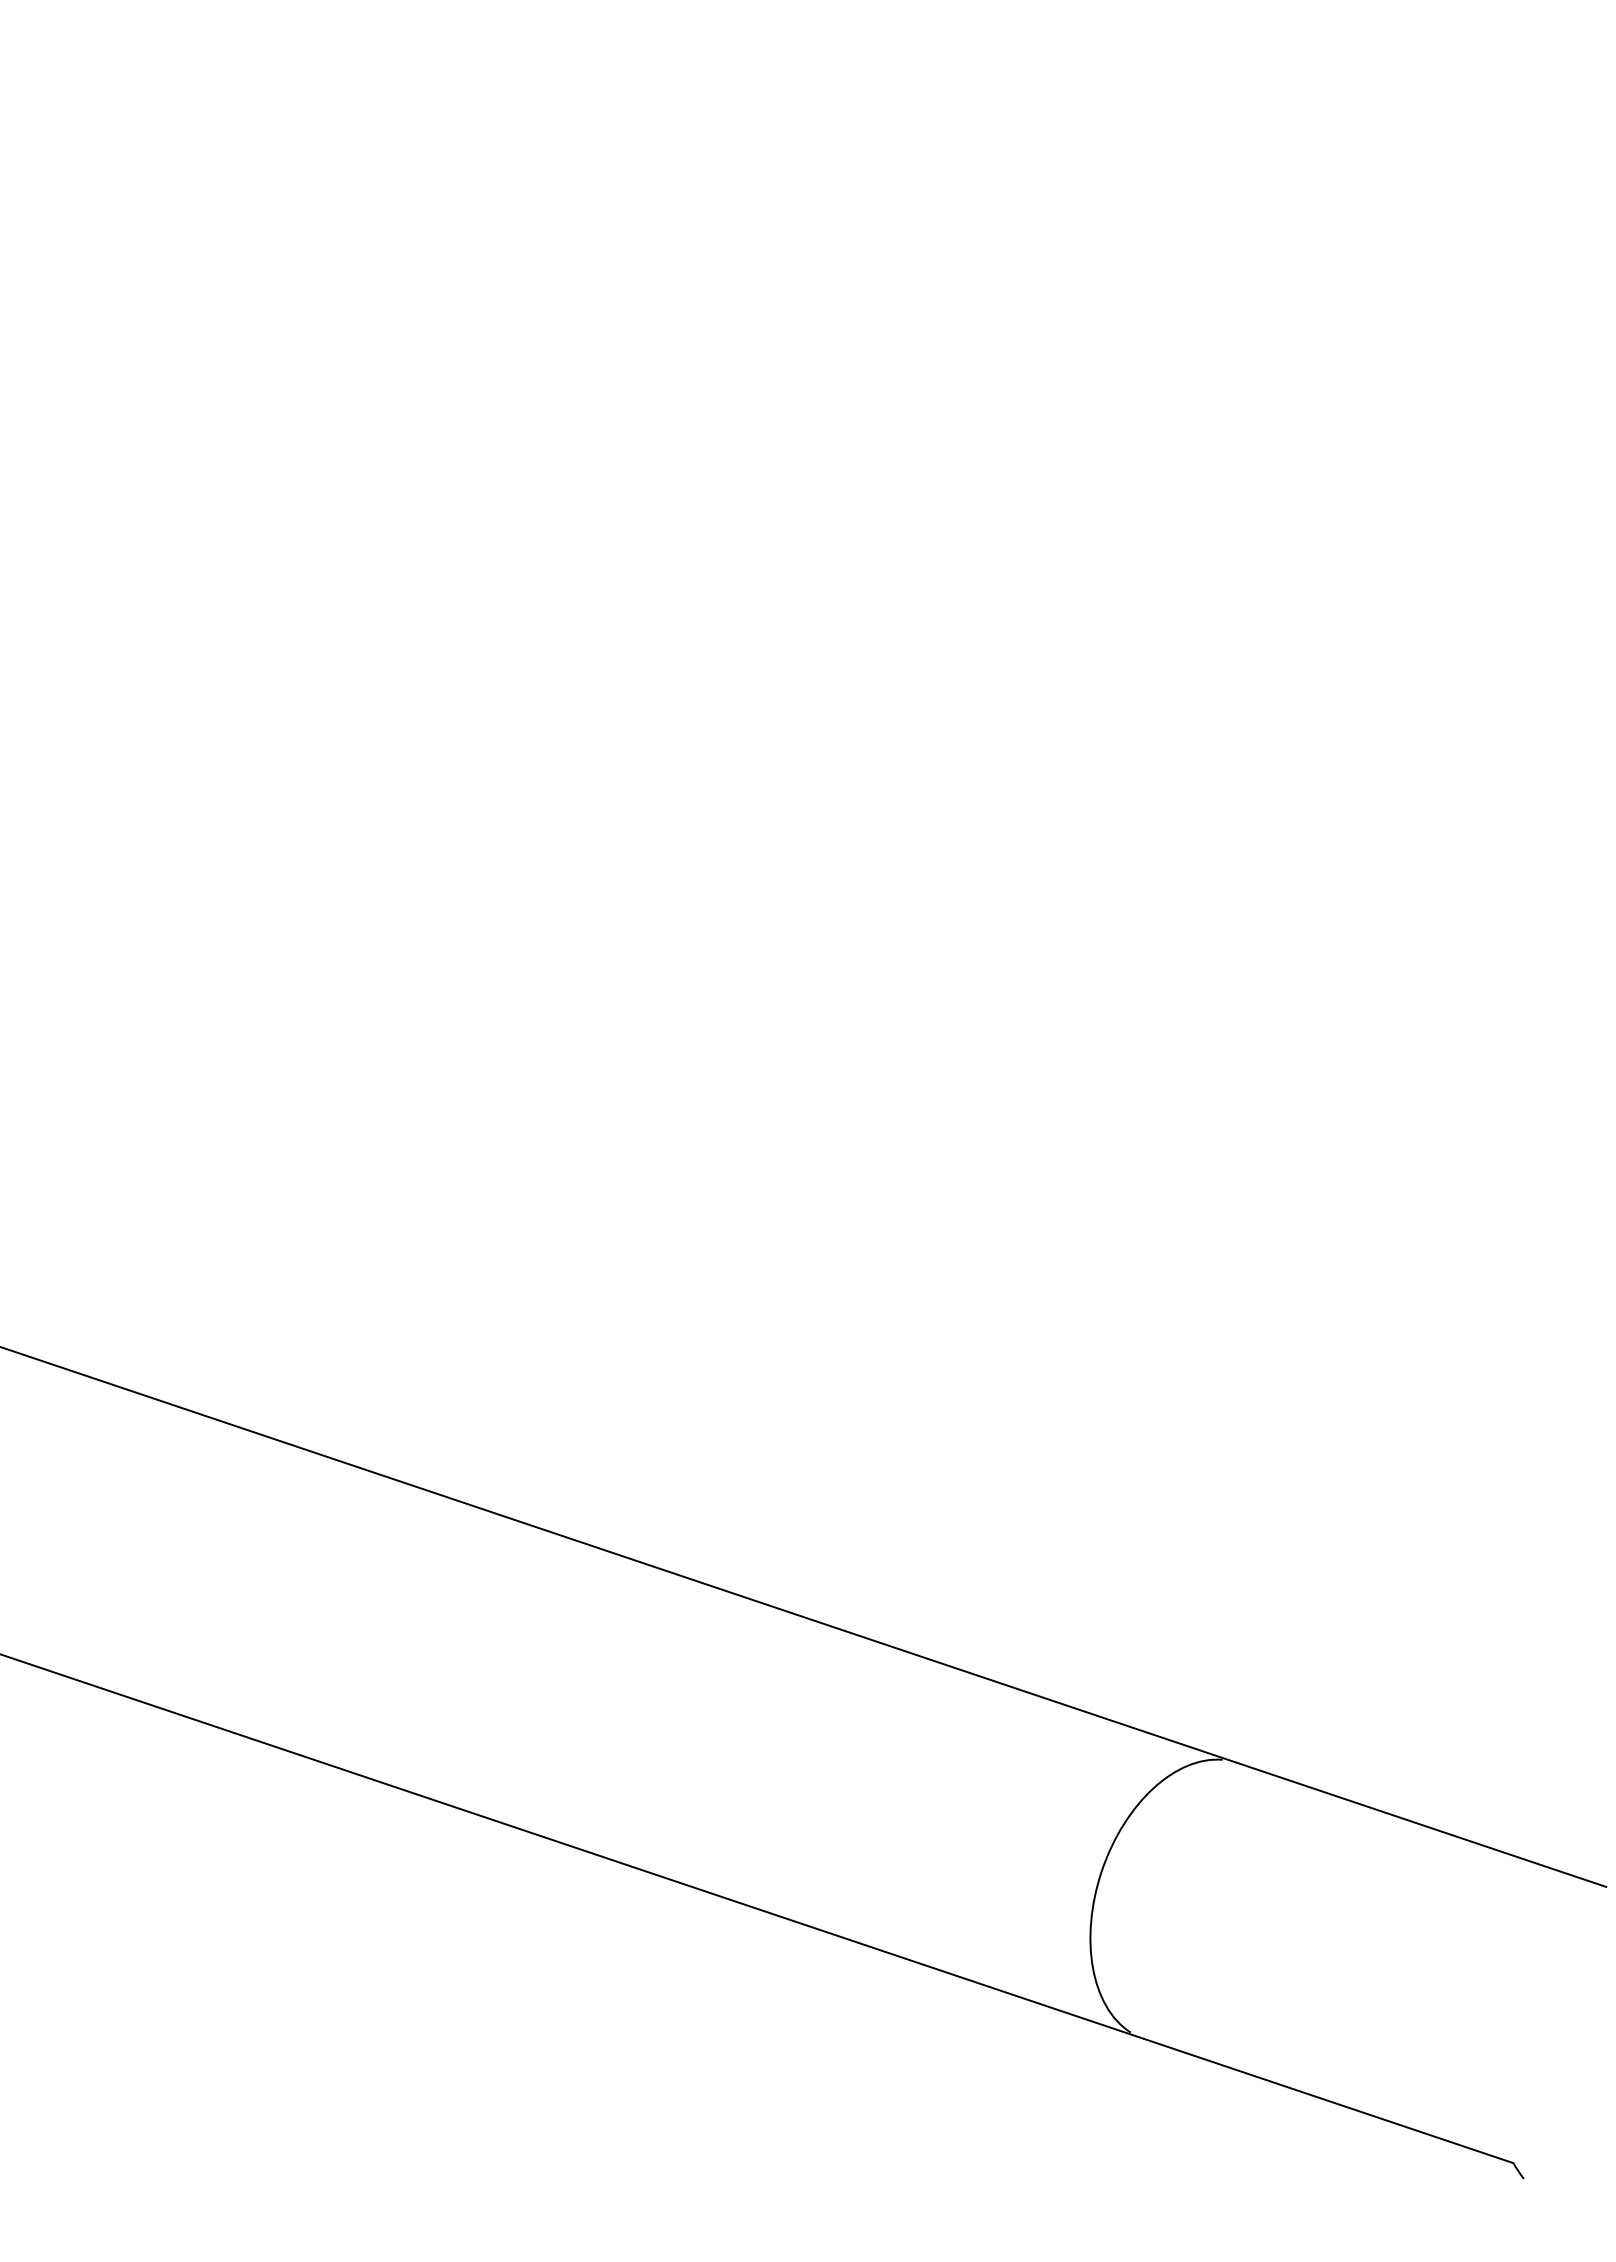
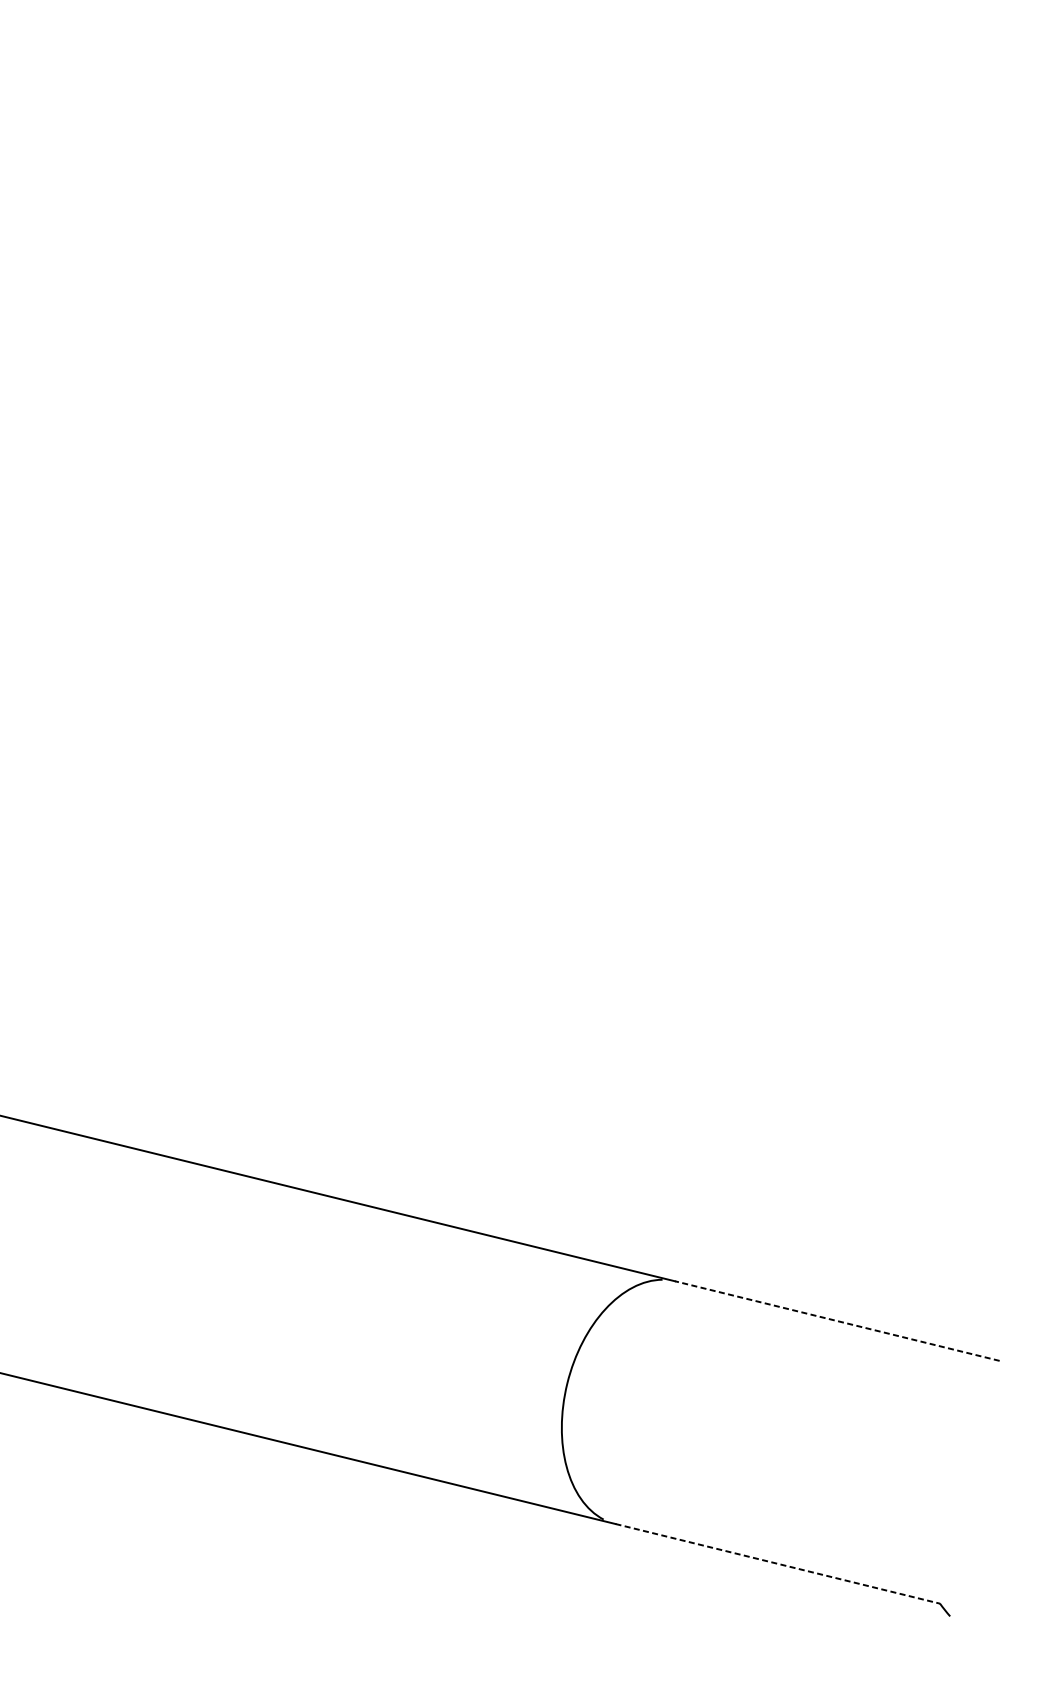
line: (1421, 1824) -> (837, 1320), solid -> dashed
line: (1328, 2101) -> (777, 1564), solid -> dashed

